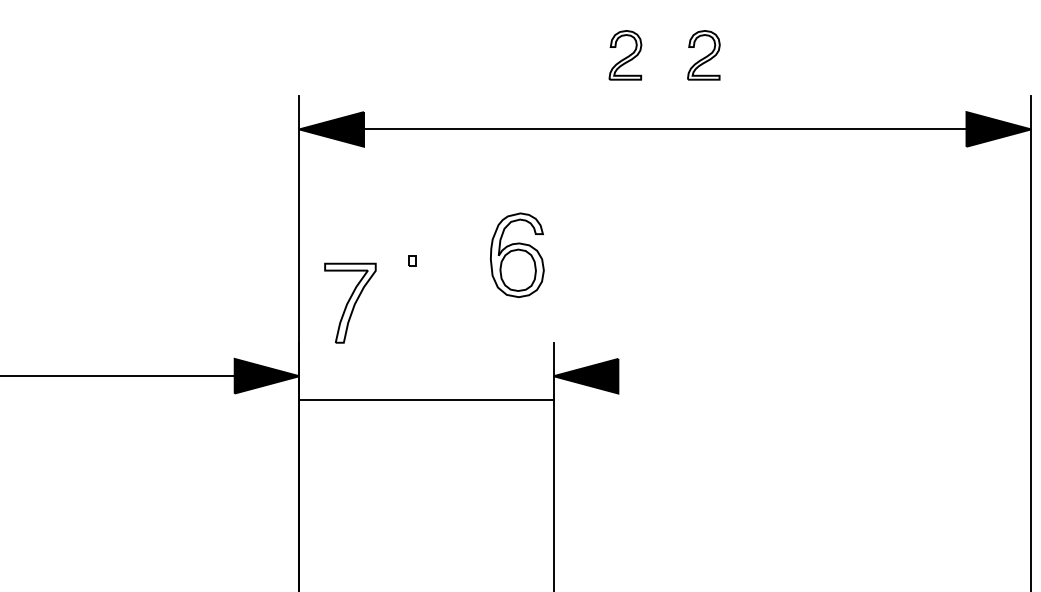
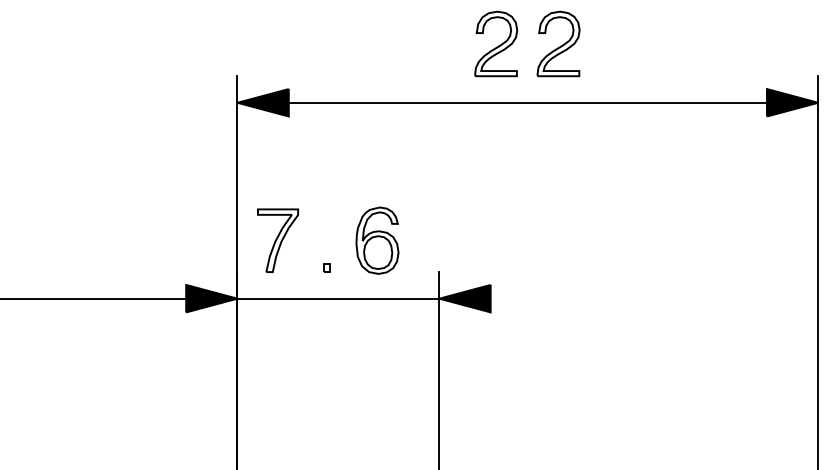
part: (625, 54) -> (496, 43), size x1.67
part: (703, 54) -> (558, 43), size x1.67
part: (517, 255) -> (377, 240), moved
part: (411, 260) -> (326, 267), moved
line: (426, 399) -> (338, 298), moved

